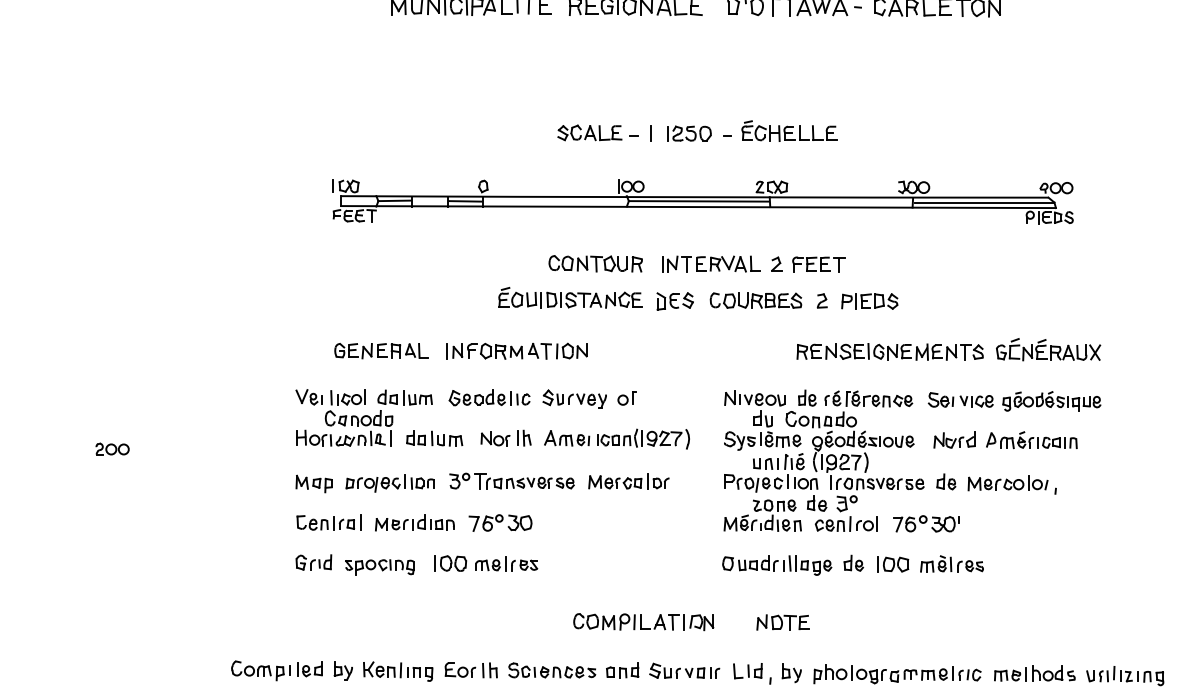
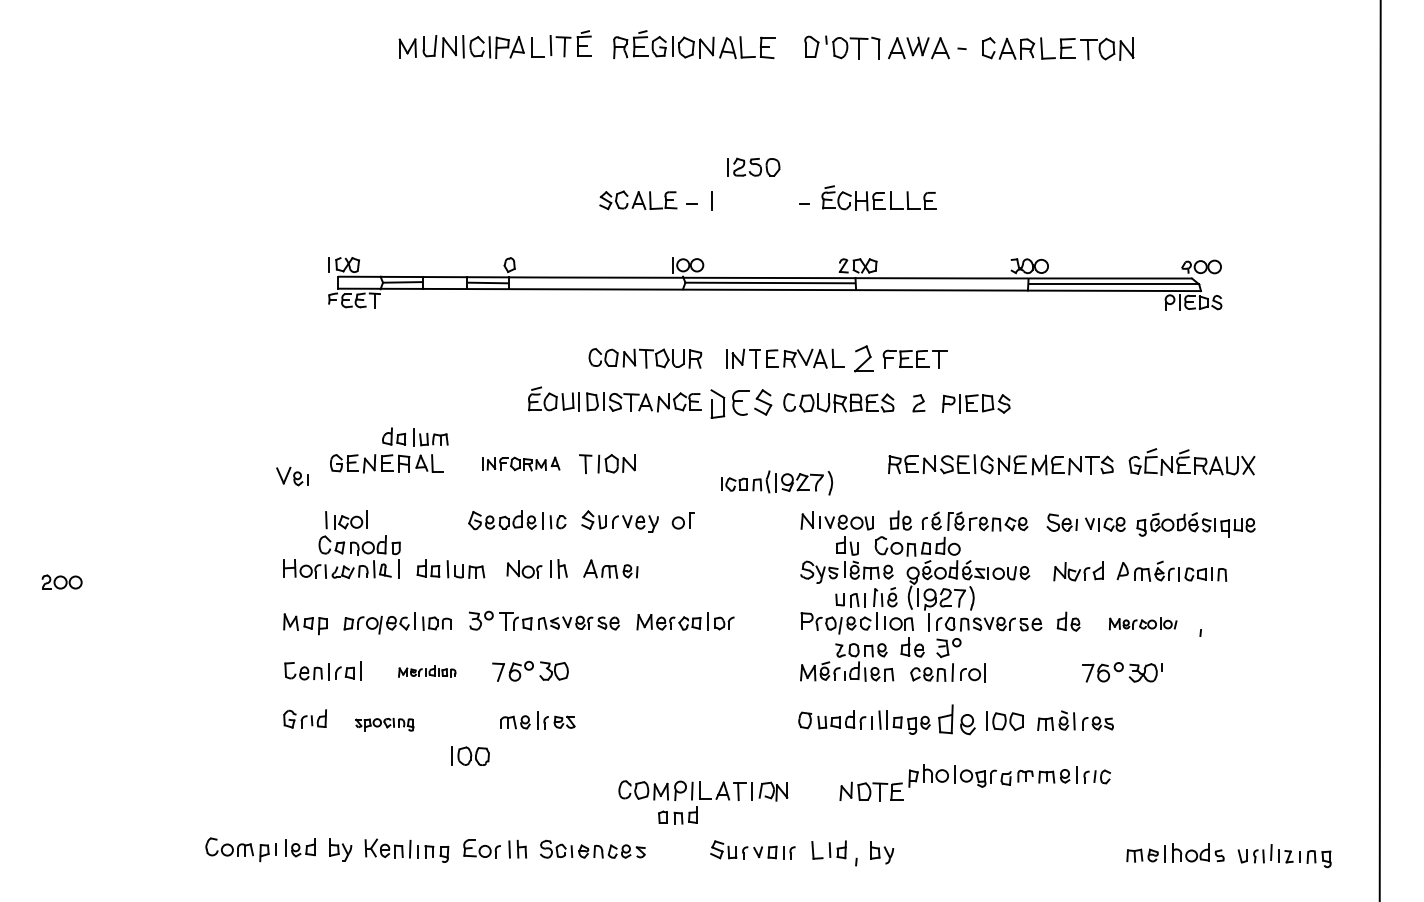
part: (689, 133) -> (753, 166), moved
part: (776, 263) -> (863, 358), size x1.6
part: (675, 301) -> (741, 403), size x1.4
part: (492, 350) -> (520, 463), size x0.7
part: (309, 397) -> (292, 476), moved
part: (405, 397) -> (415, 436), moved
part: (643, 438) -> (777, 482), moved
part: (1007, 483) -> (1142, 623), size x0.7
part: (415, 523) -> (427, 671), size x0.6
part: (926, 523) -> (1122, 672), moved
part: (450, 562) -> (470, 755), moved
part: (853, 562) -> (956, 719), size x1.6
part: (379, 567) -> (384, 724), size x0.7
part: (622, 670) -> (677, 815), moved
part: (897, 673) -> (1009, 775), moved

